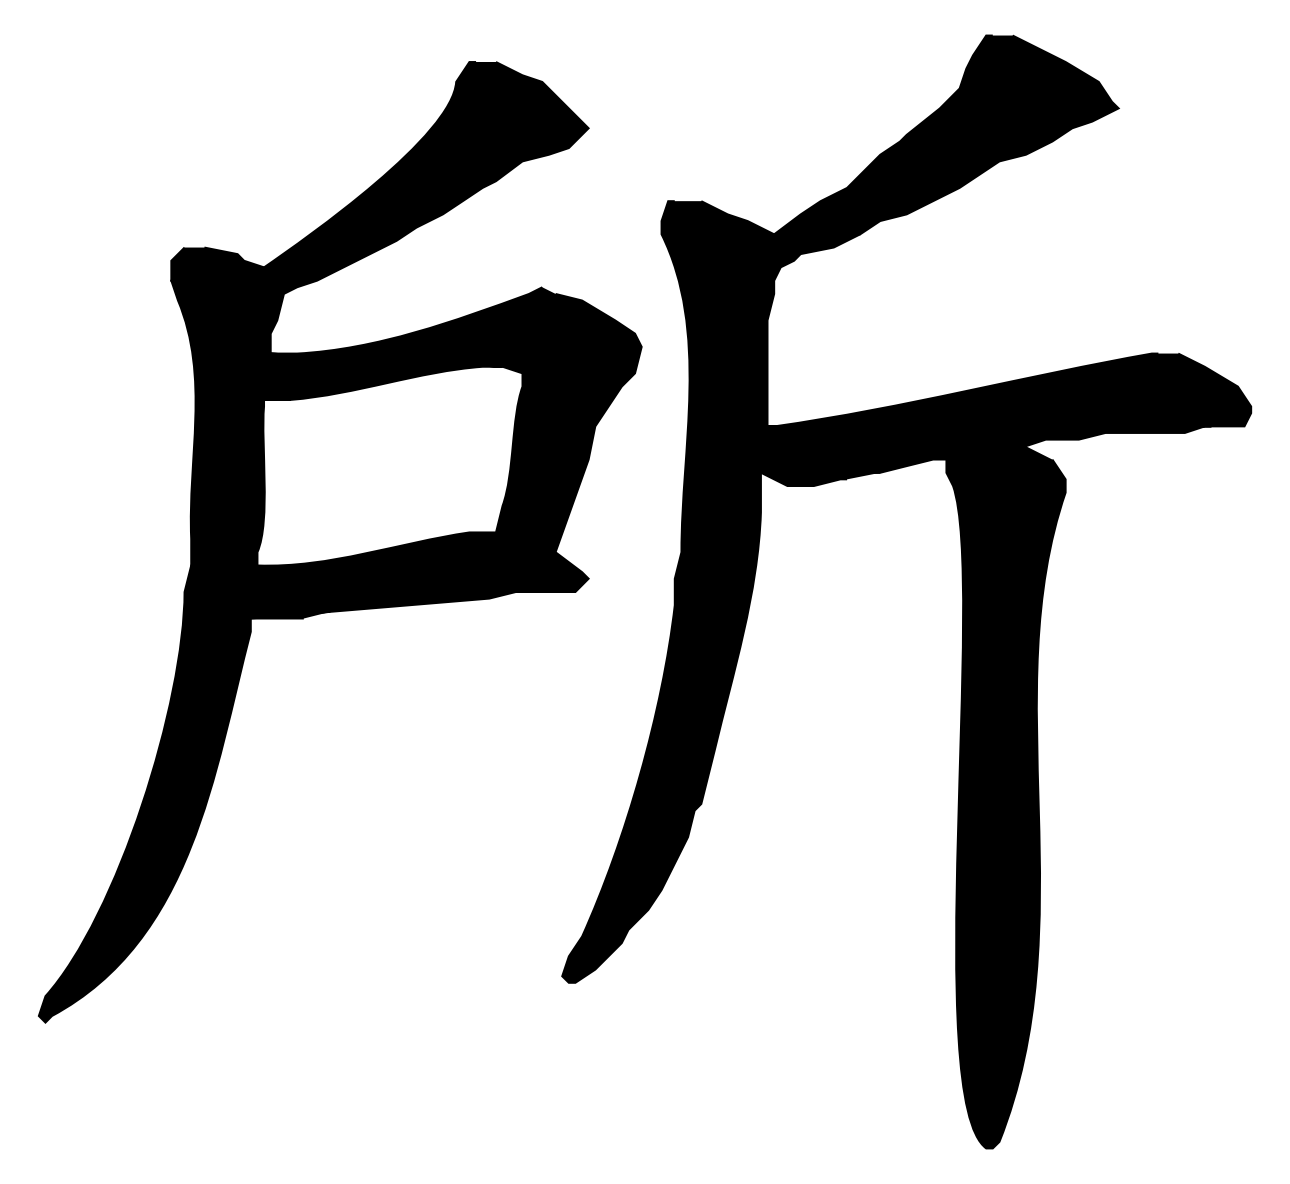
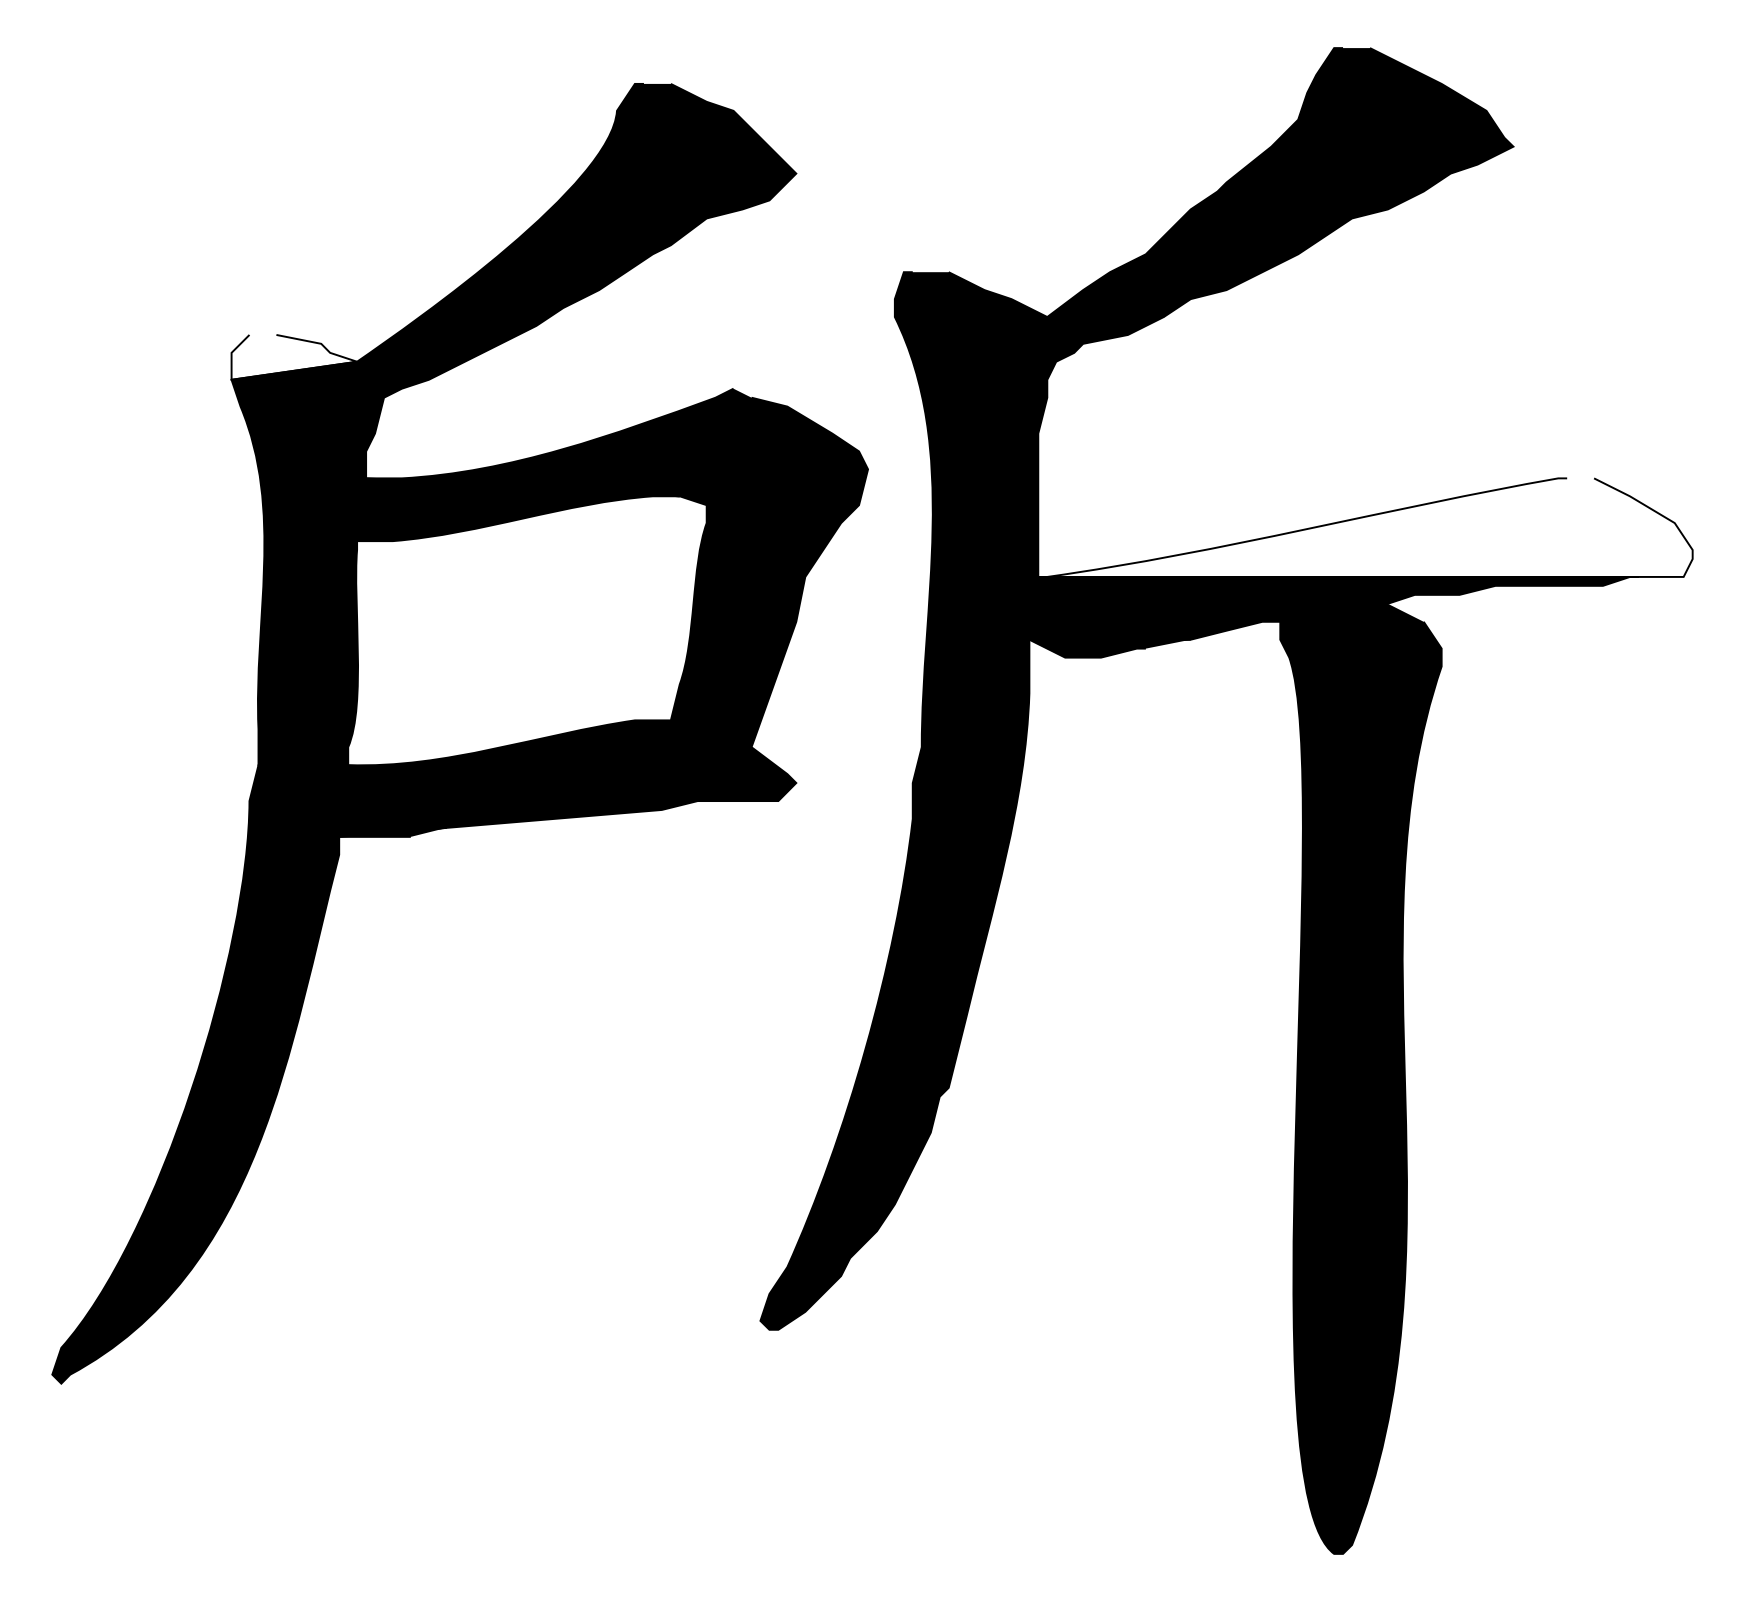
fill: (217, 263) -> (294, 356), removed
fill: (1009, 389) -> (1365, 527), removed

